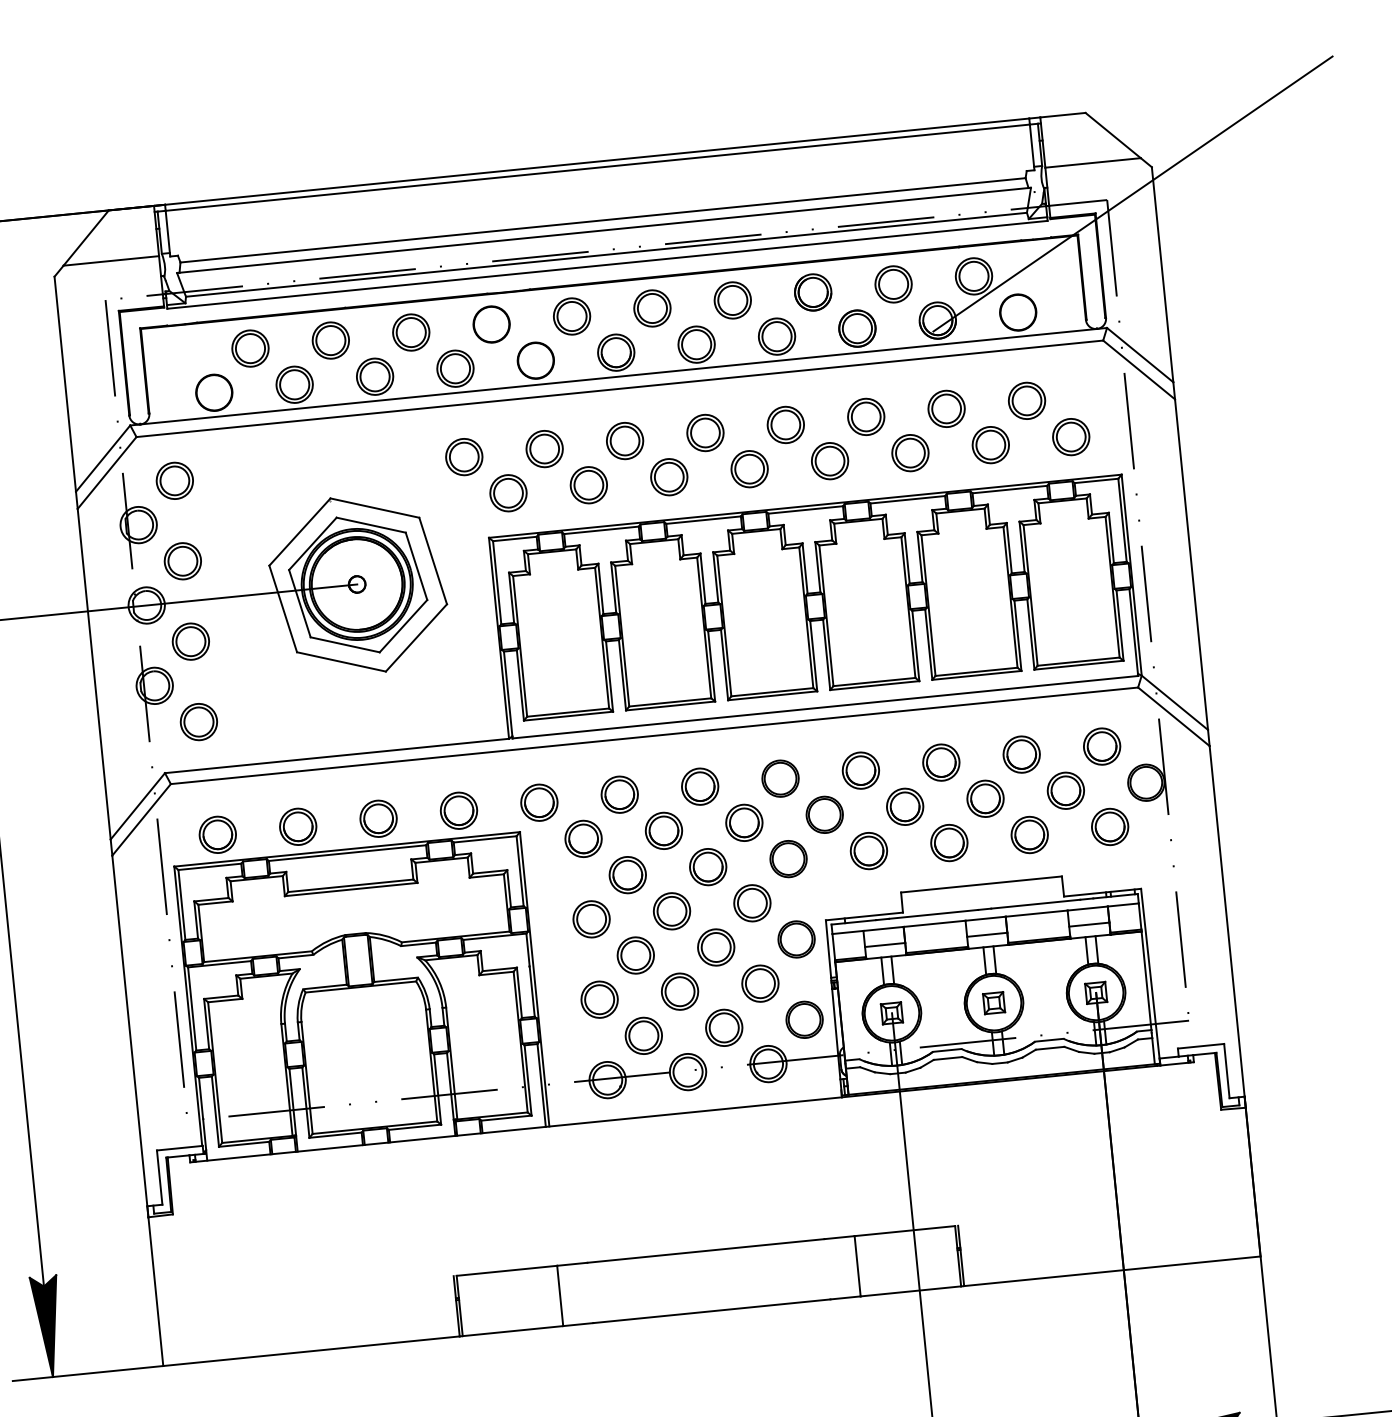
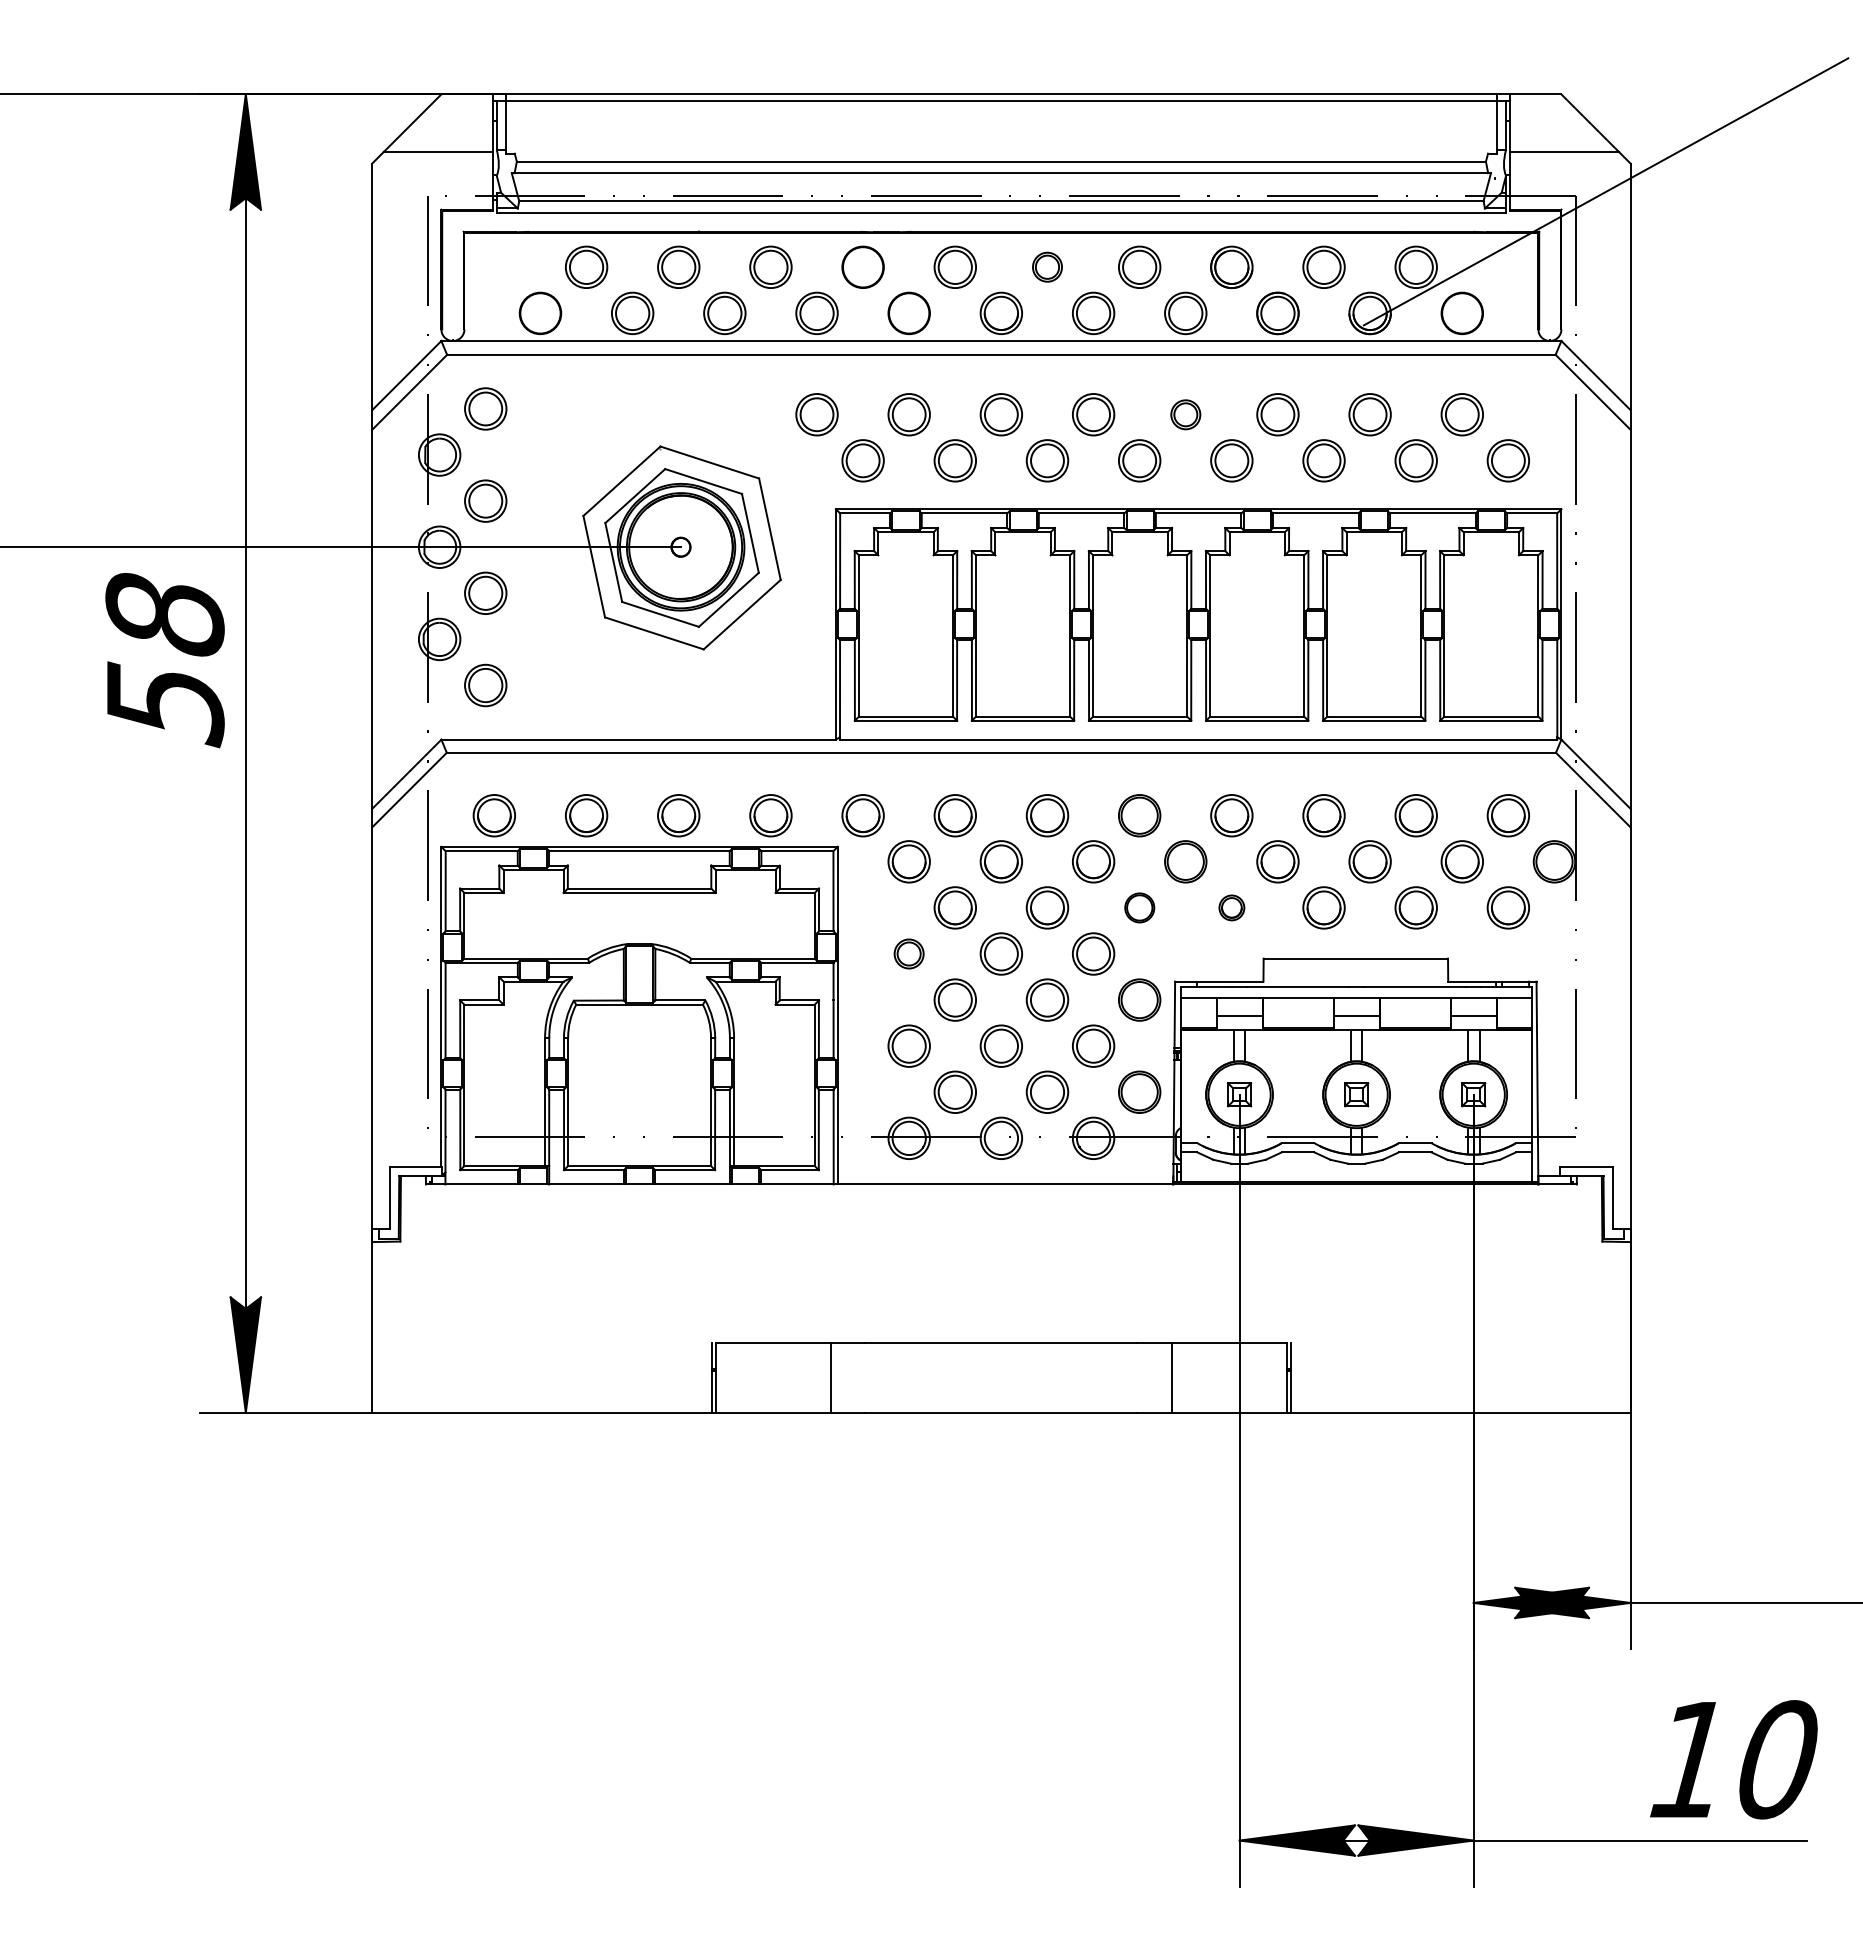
part: (652, 307) -> (1047, 266), size x0.7
part: (785, 424) -> (1185, 414), size x0.7
part: (868, 850) -> (1231, 907), size x0.6
part: (788, 858) -> (1139, 907), size x0.7
part: (590, 918) -> (908, 953), size x0.7

